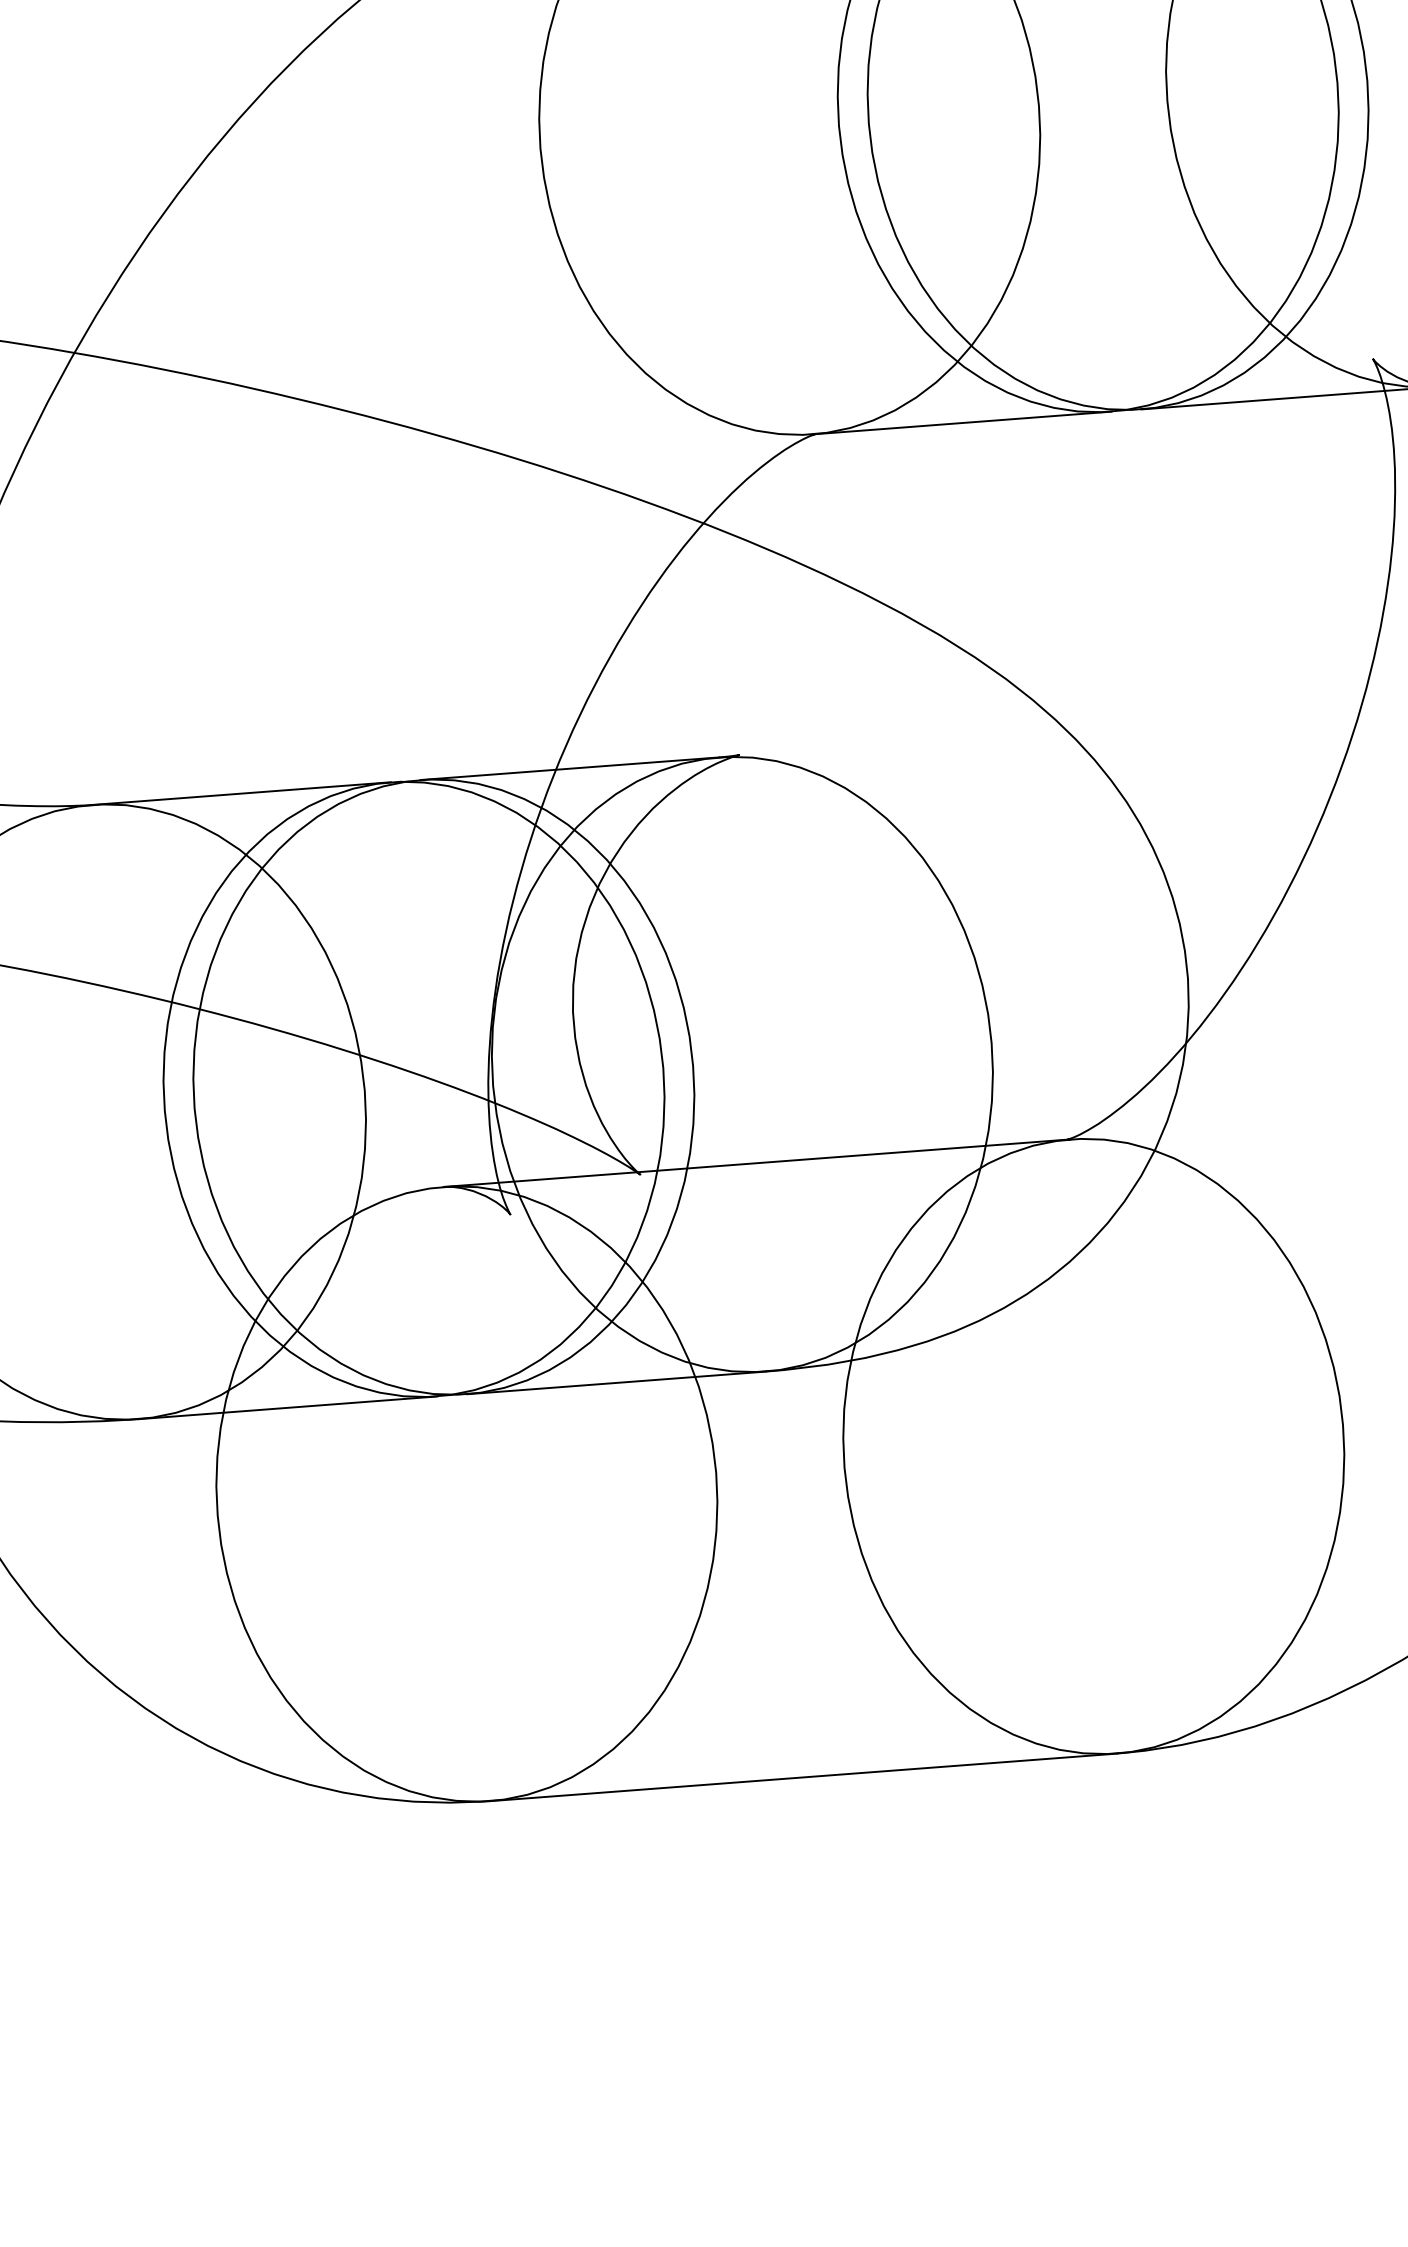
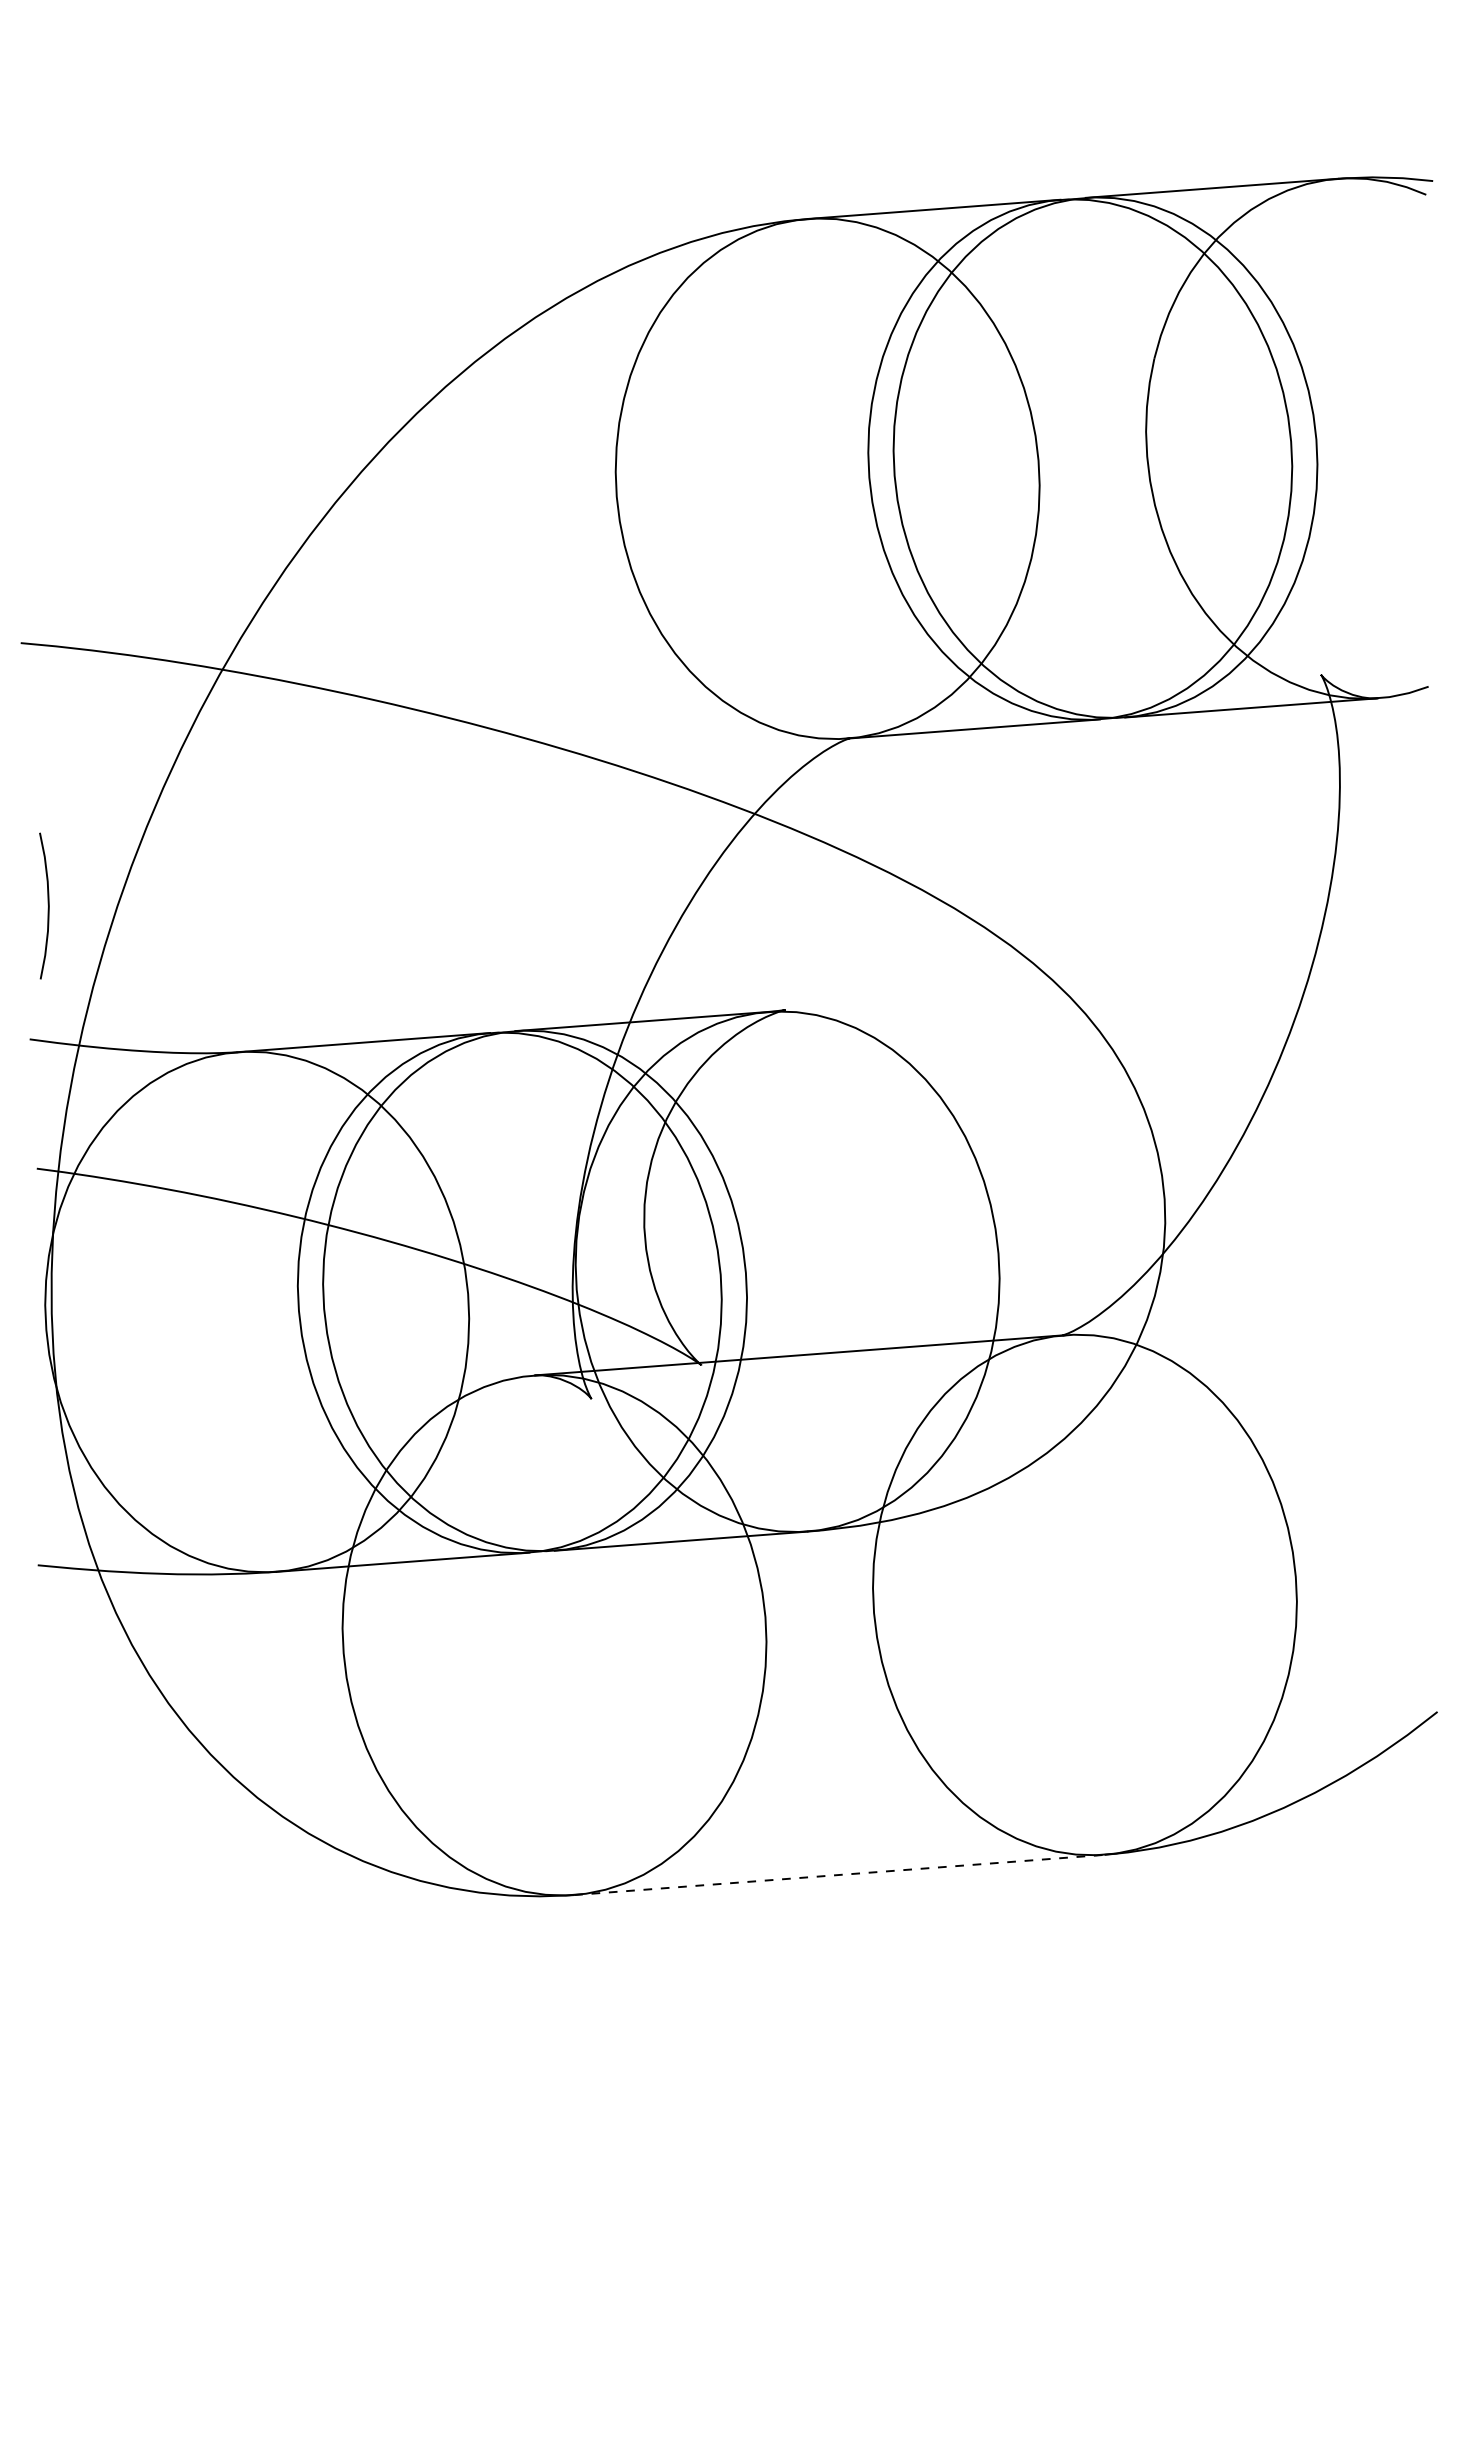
line: (803, 1776) -> (839, 1874), solid -> dashed

